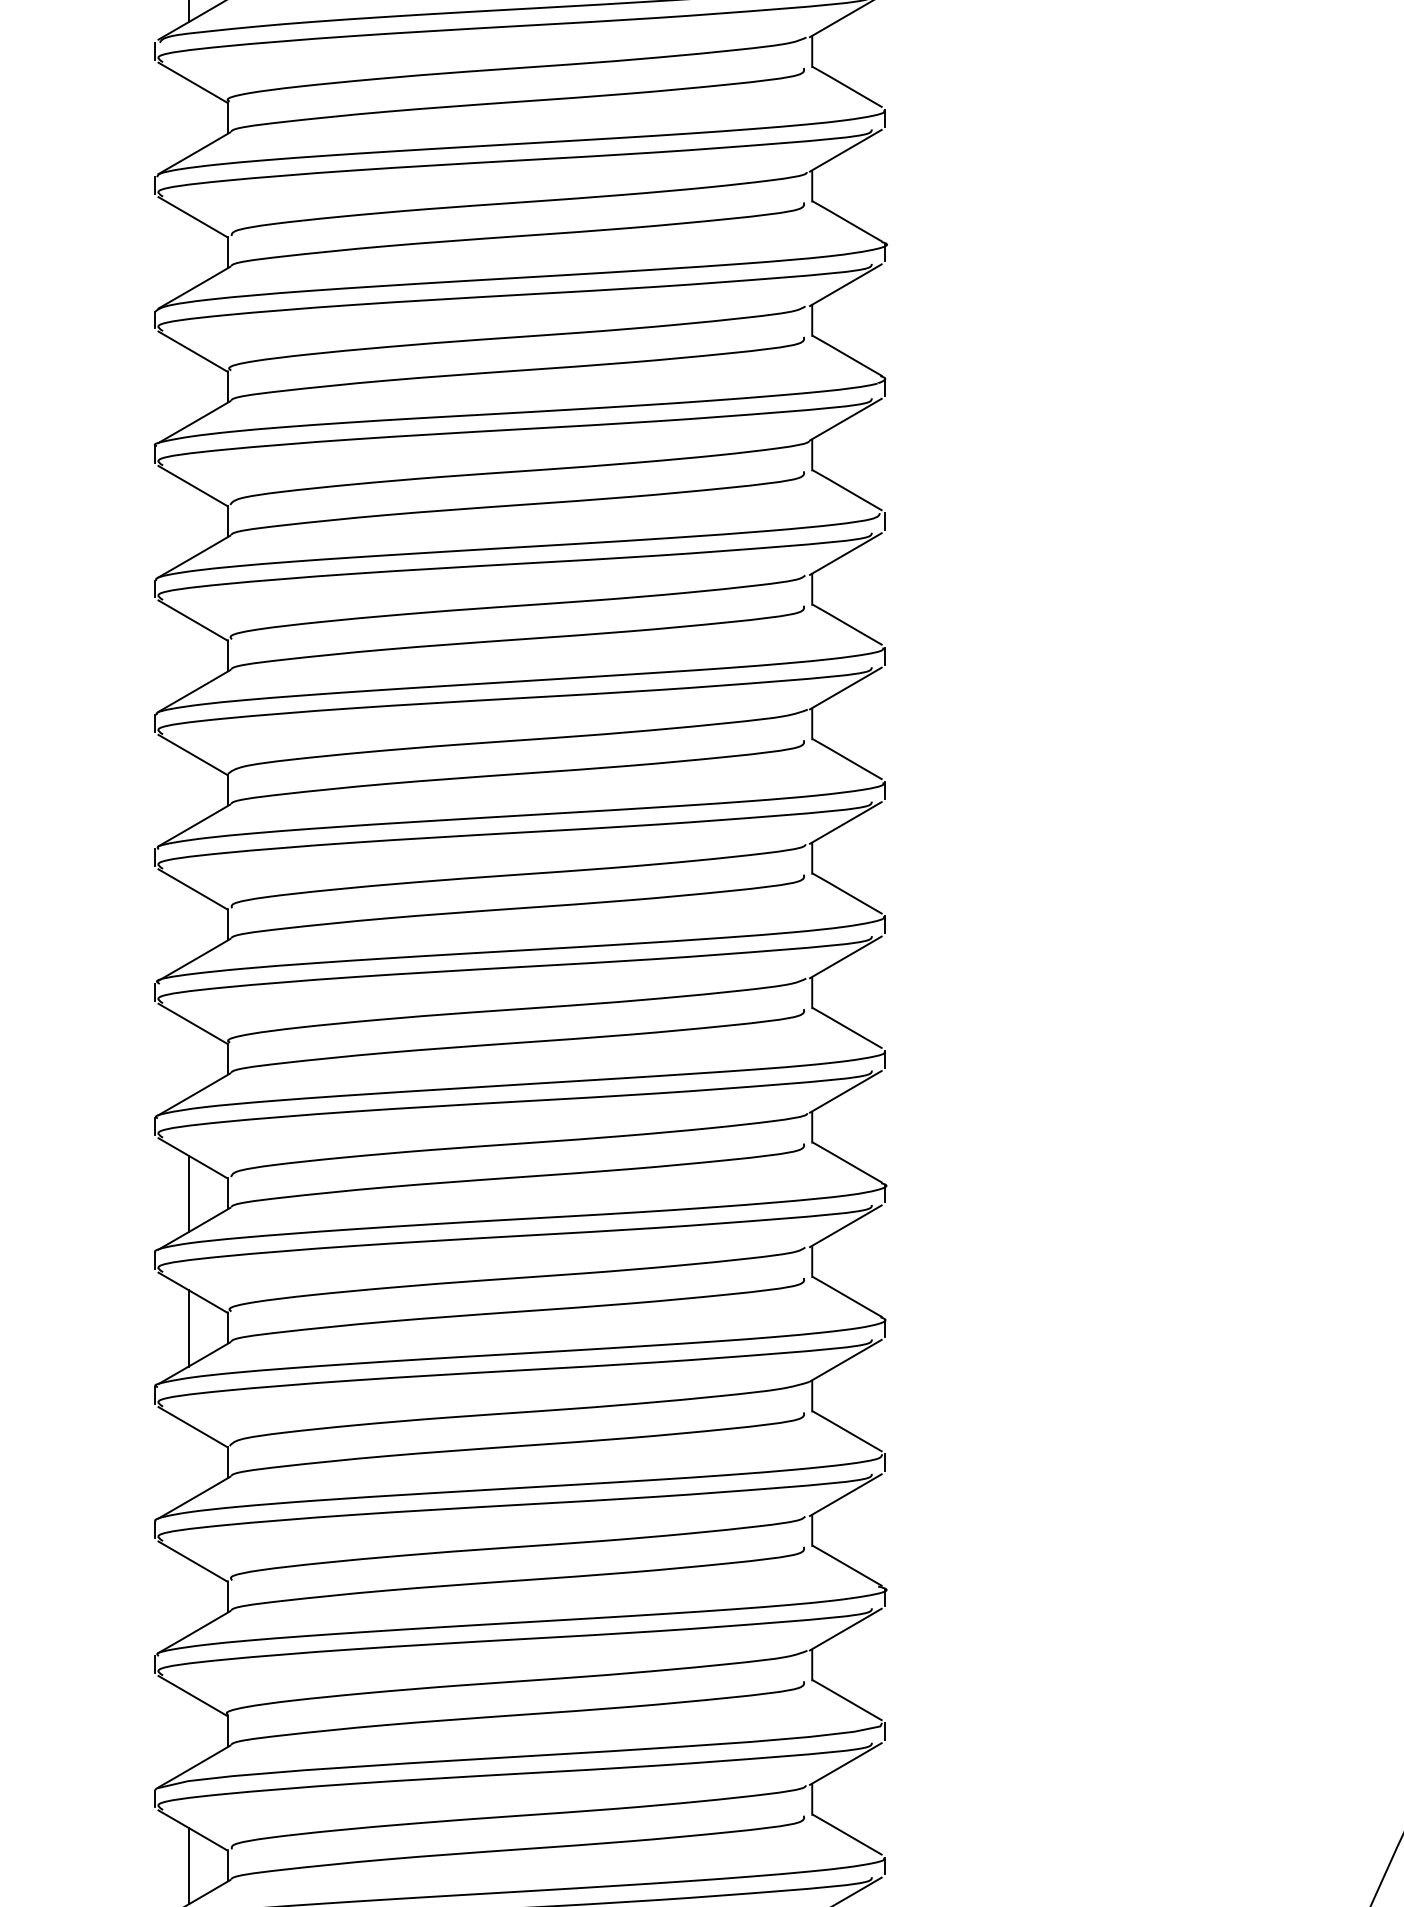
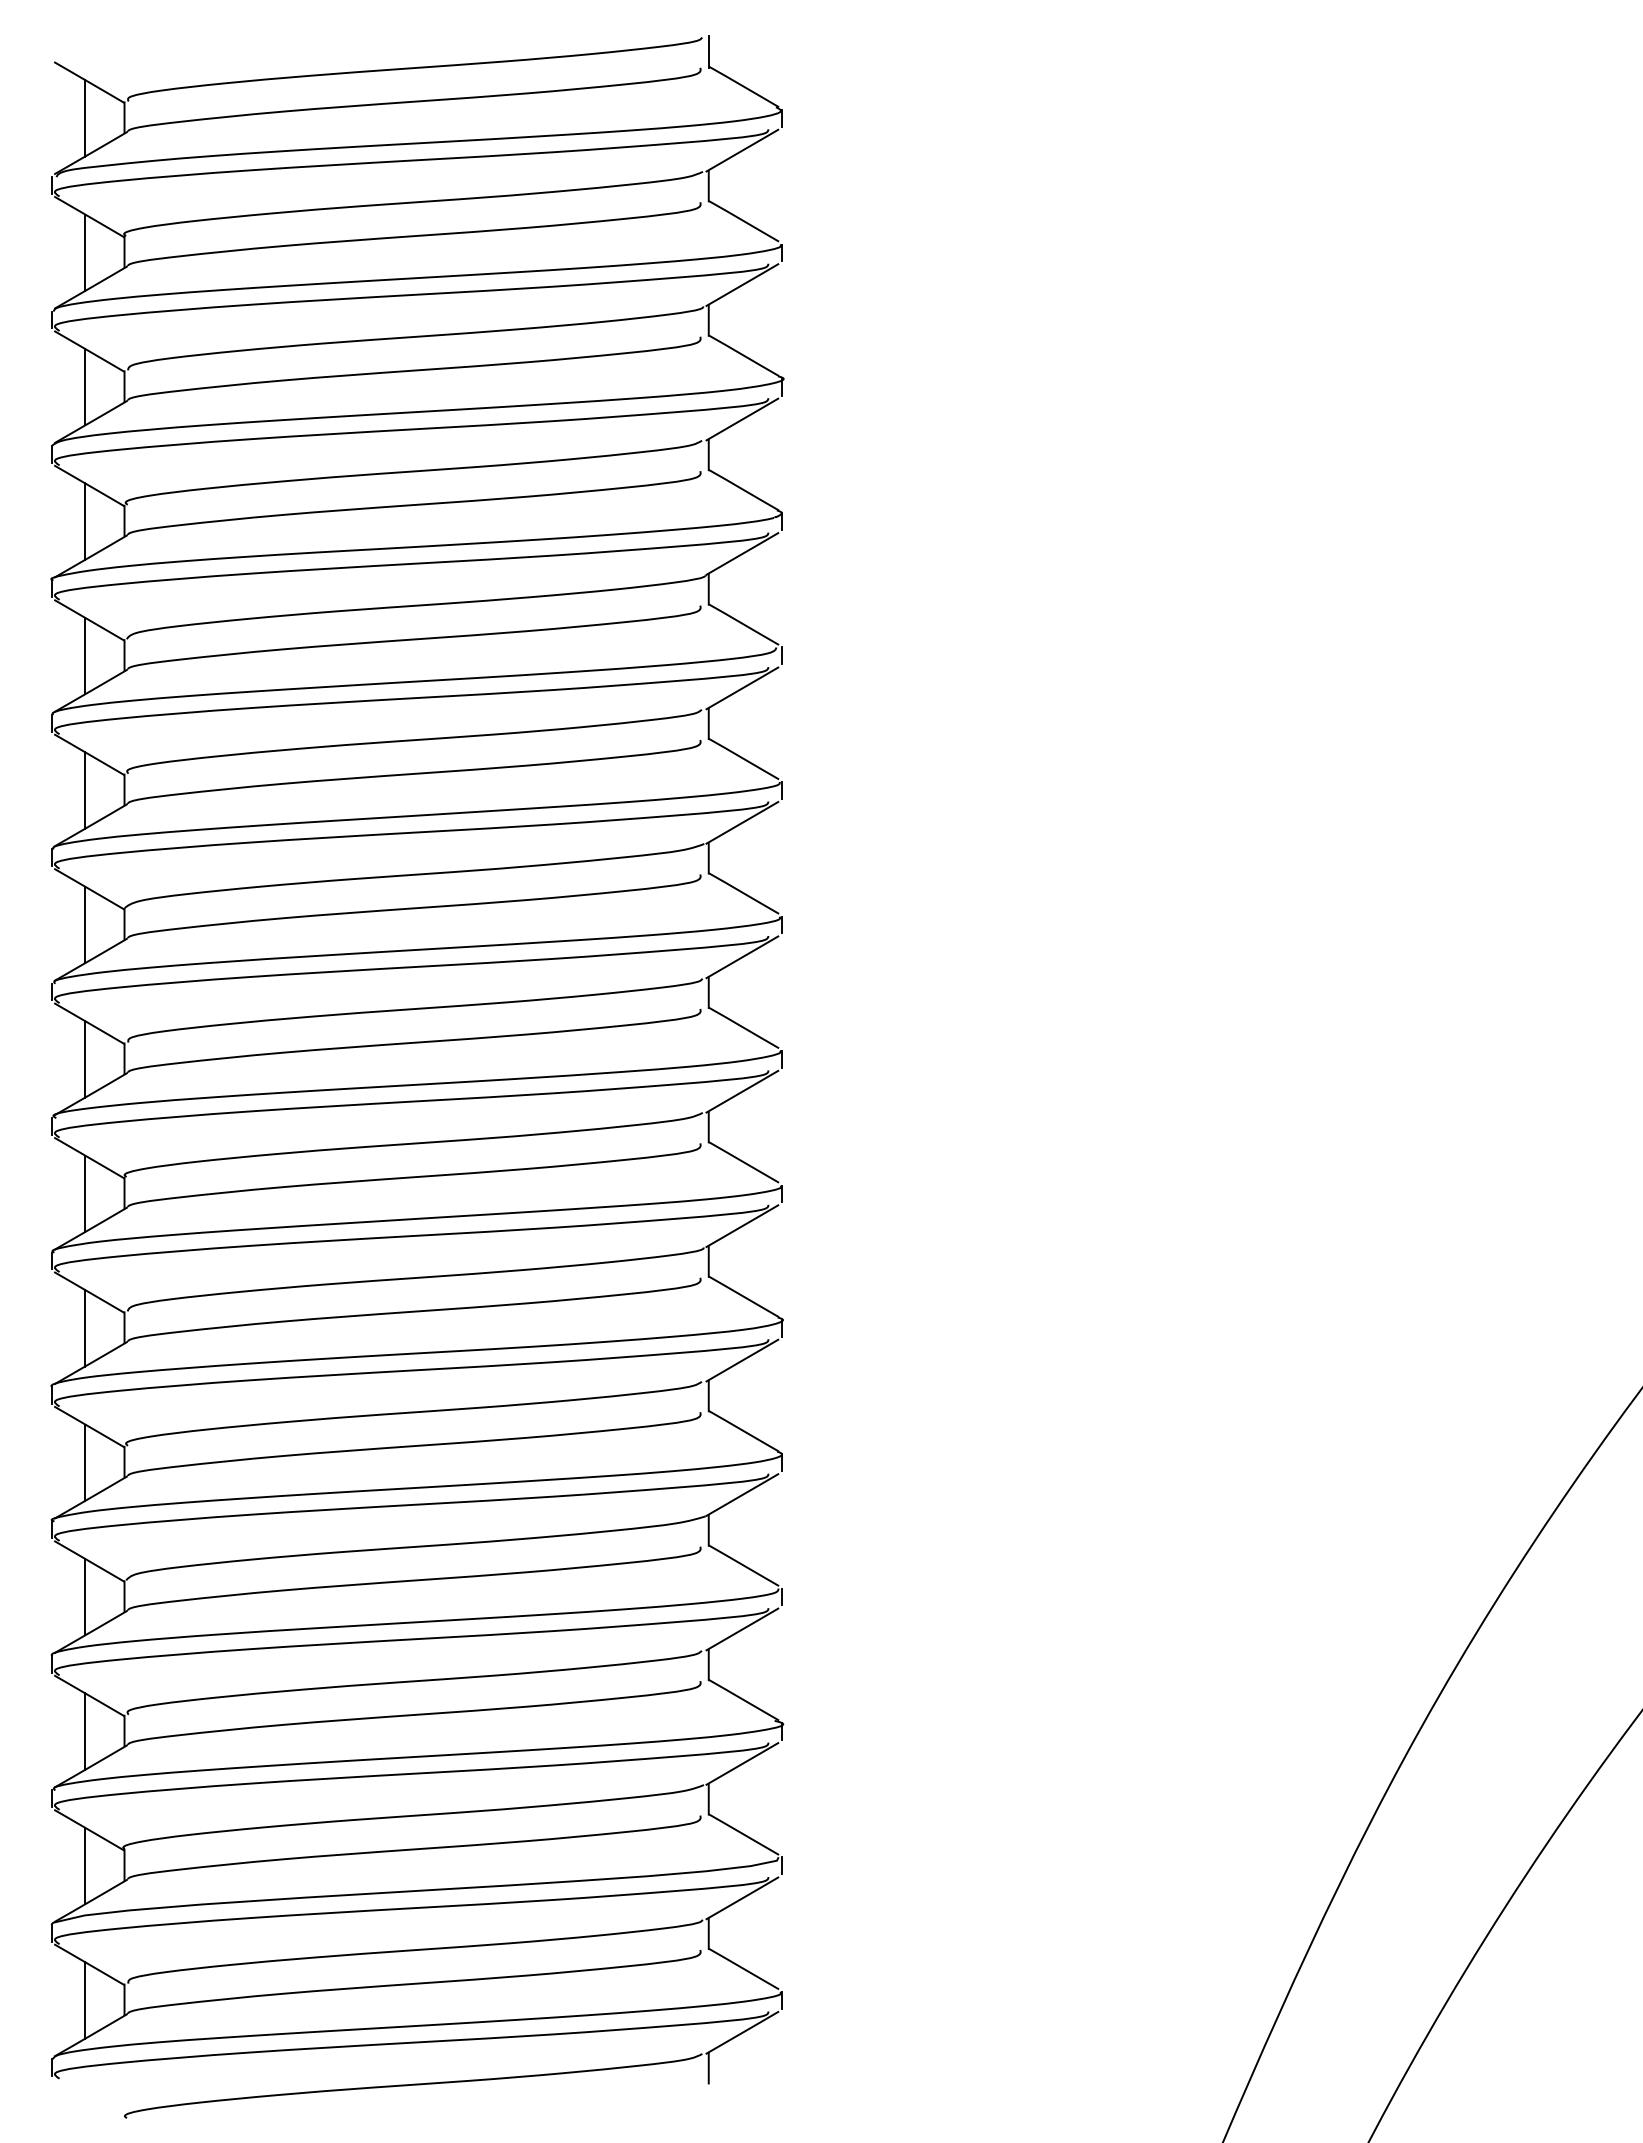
line: (188, 118) -> (85, 252), added
line: (188, 253) -> (85, 387), added
line: (188, 387) -> (85, 521), added
line: (188, 521) -> (85, 655), added
line: (188, 656) -> (85, 790), added
line: (188, 790) -> (85, 924), added
line: (188, 925) -> (85, 1059), added
line: (188, 1059) -> (85, 1193), added
line: (188, 1462) -> (85, 1596), added
line: (188, 1597) -> (85, 1731), added
line: (188, 1731) -> (85, 1865), added

